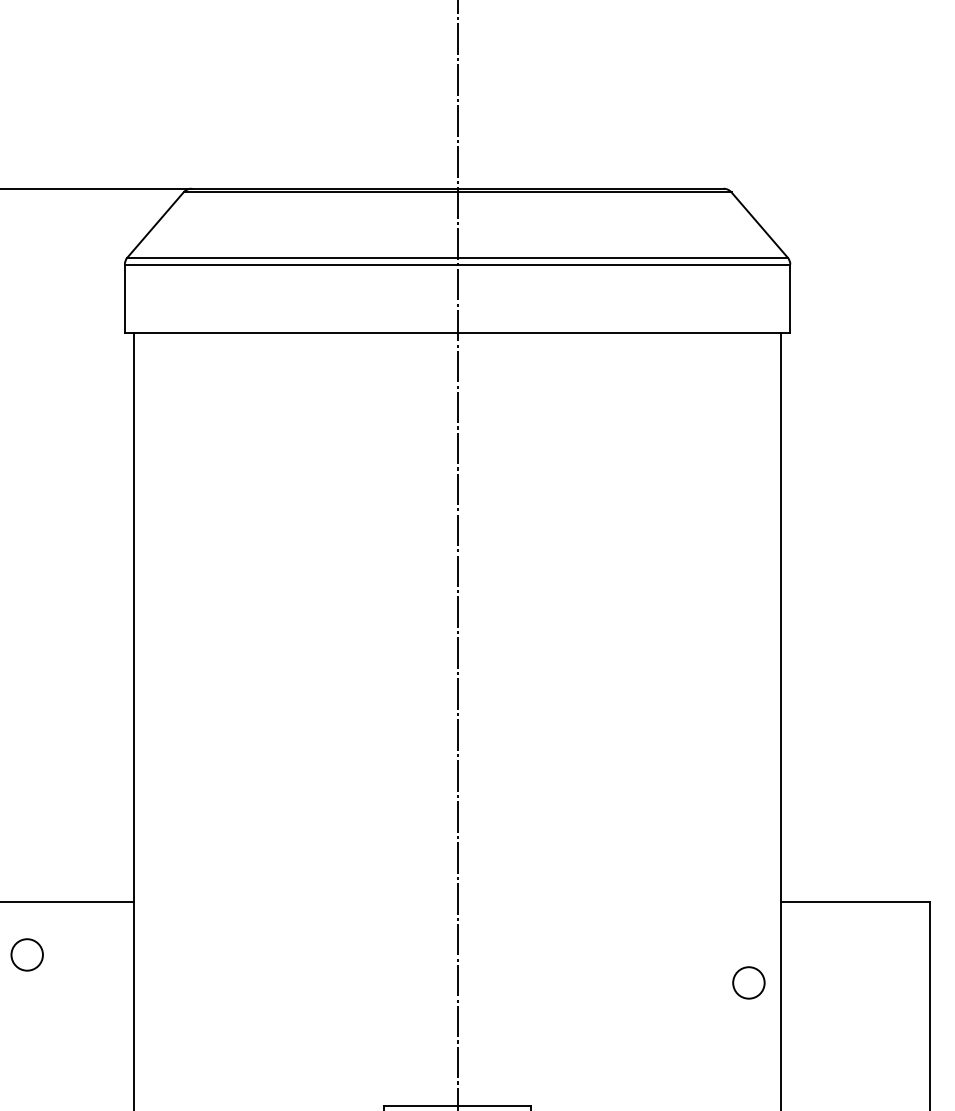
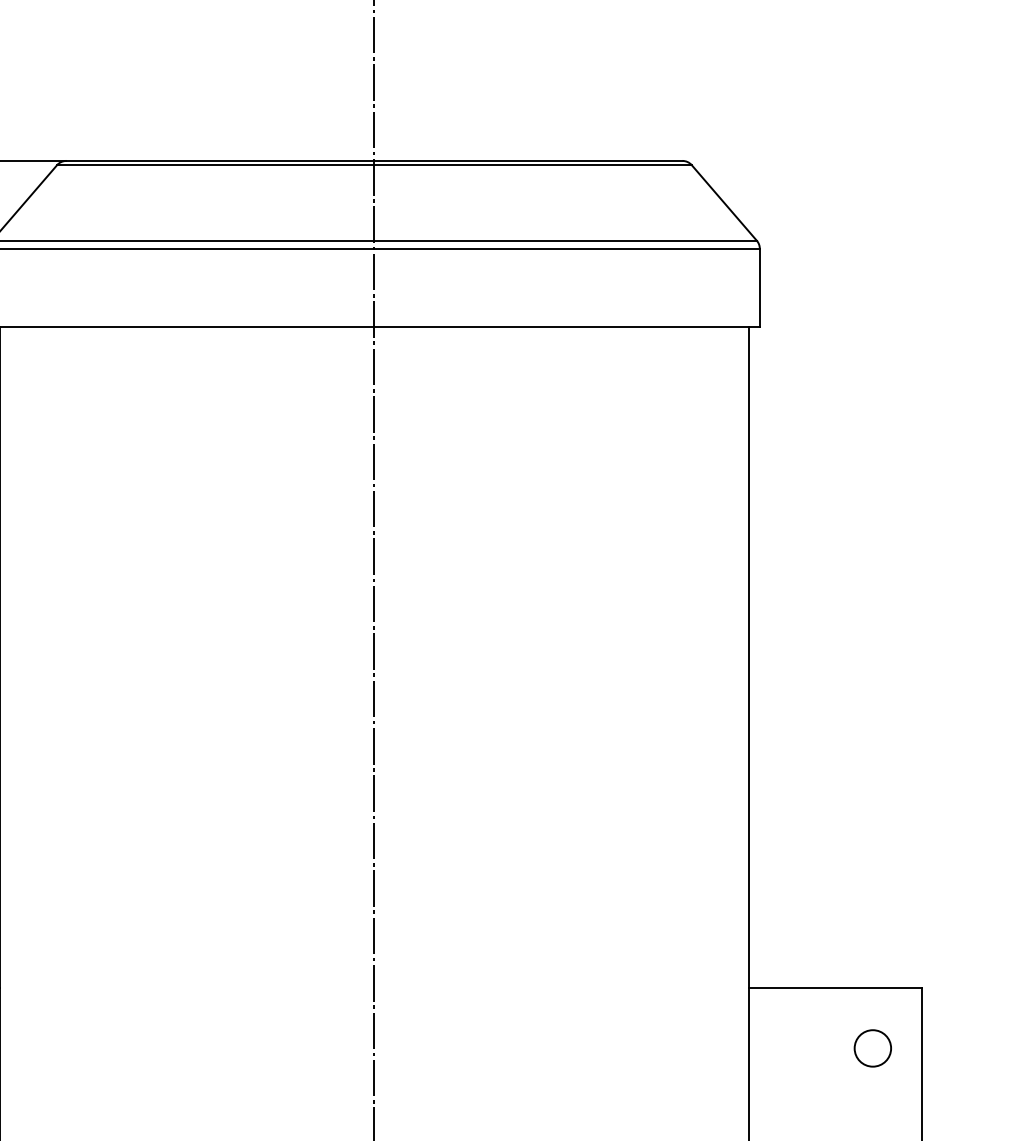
circle: (748, 982) -> (872, 1047), moved

